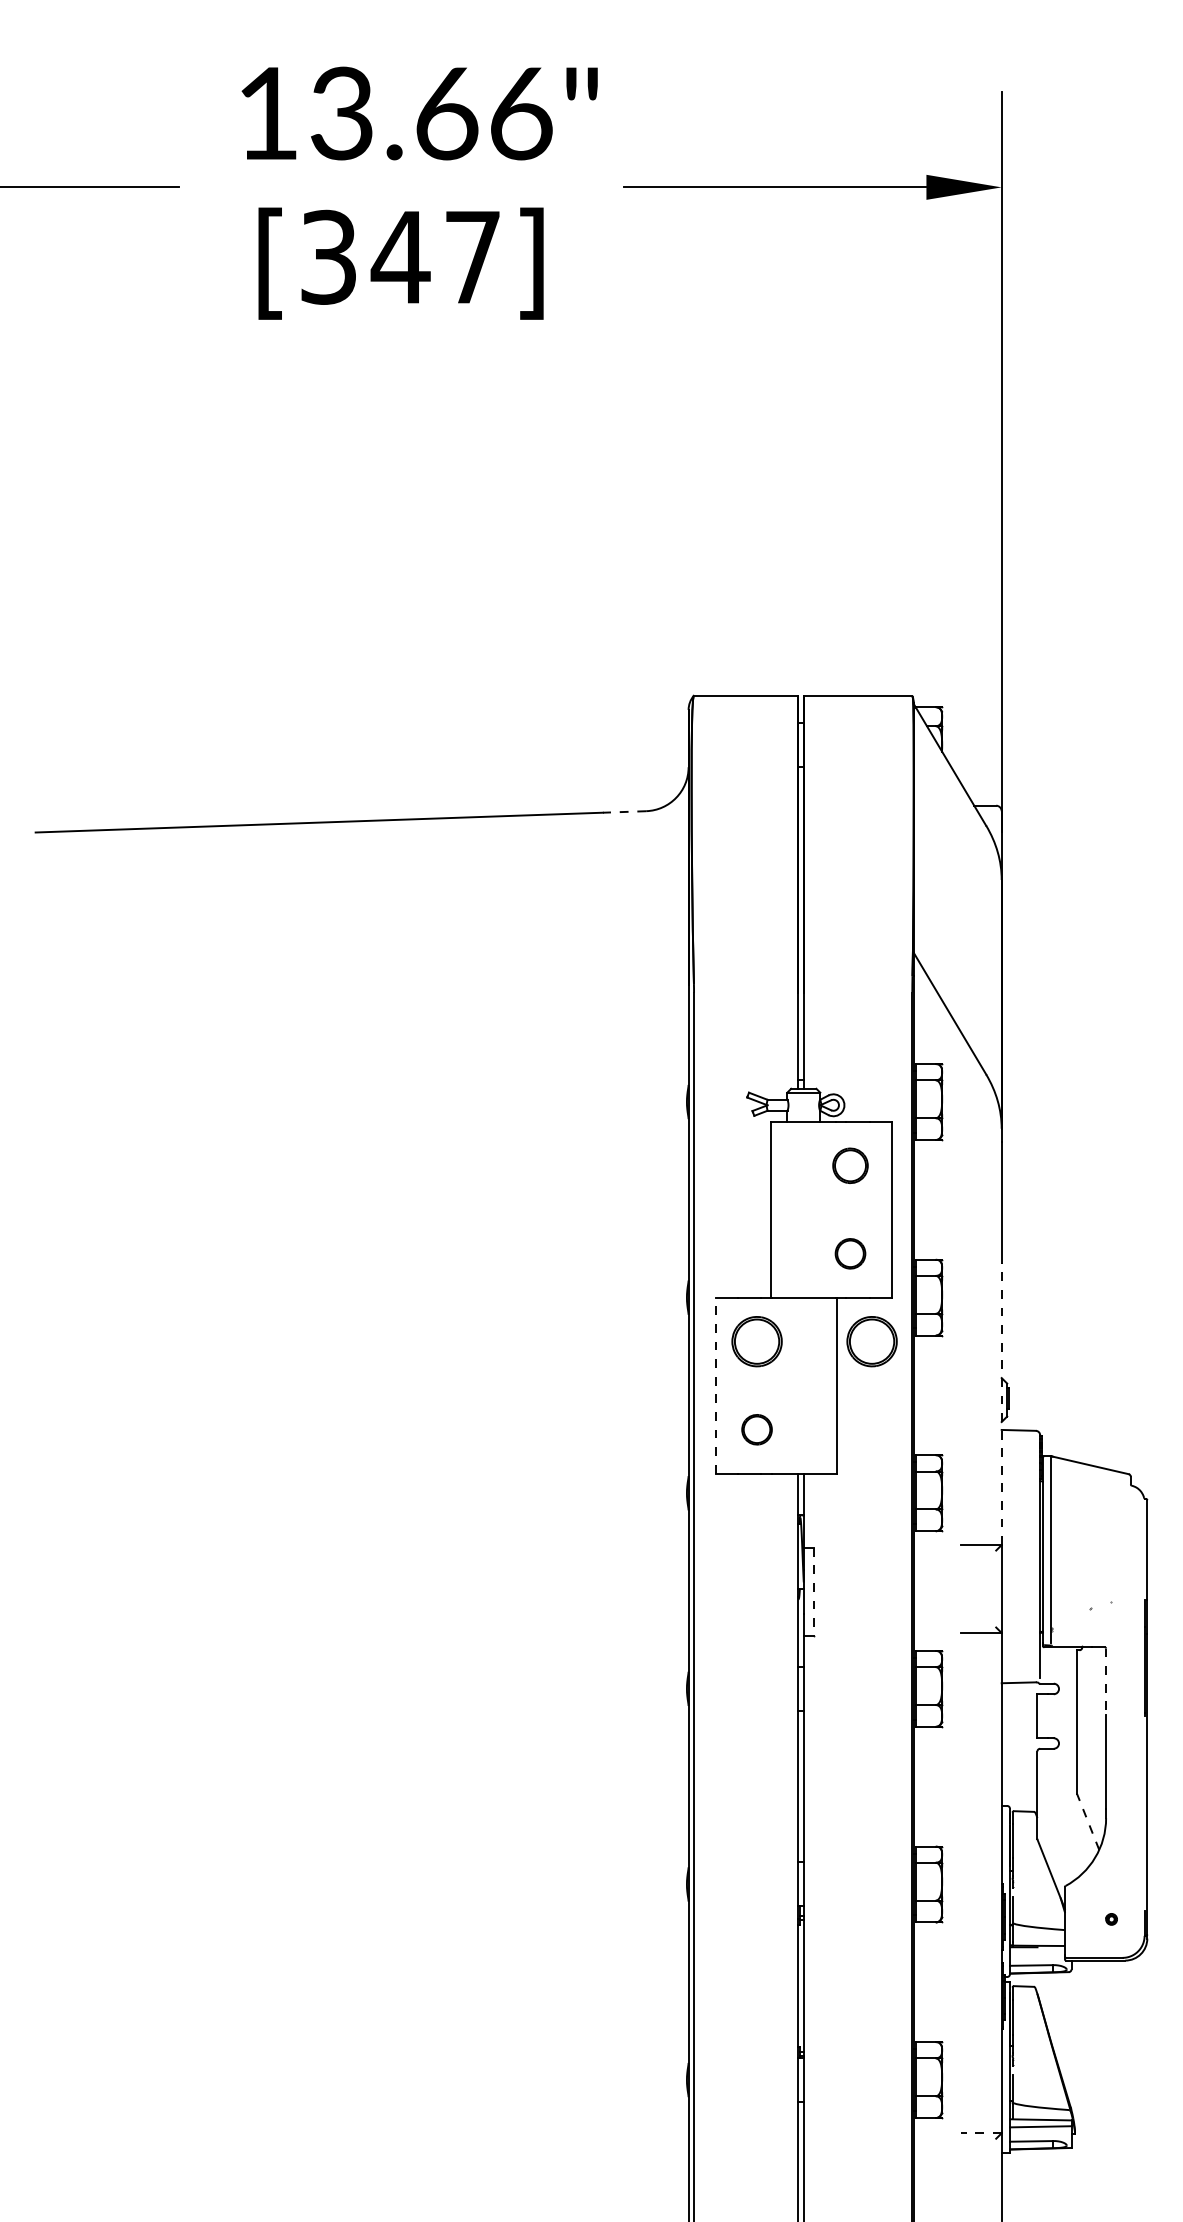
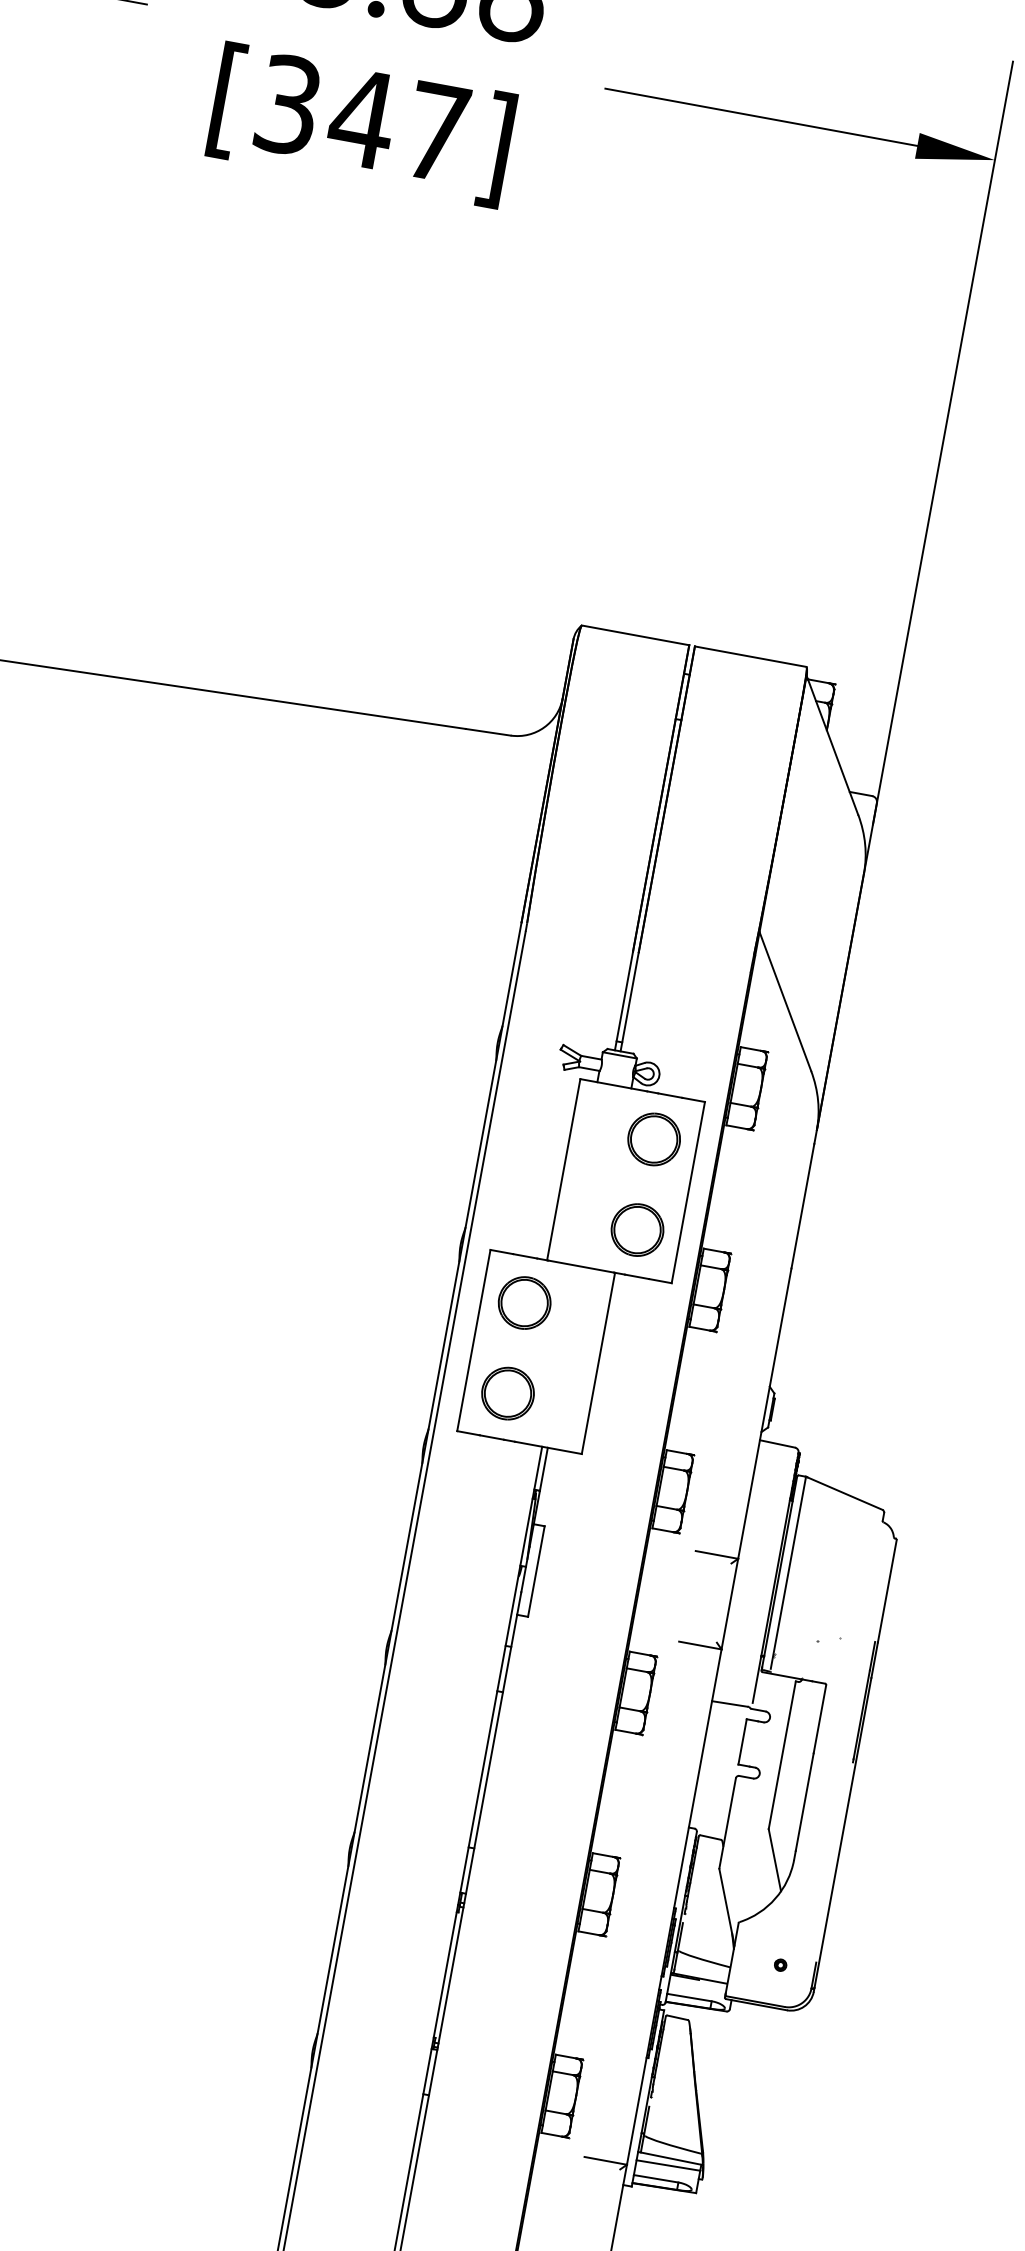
line: (624, 811) -> (488, 731), dashed -> solid
part: (850, 1165) -> (654, 1139), size x1.43
part: (850, 1253) -> (637, 1229), size x1.67
part: (871, 1341) -> (642, 1324), removed
line: (715, 1385) -> (473, 1340), dashed -> solid
line: (1001, 1404) -> (764, 1413), dashed -> solid
part: (756, 1429) -> (507, 1393), size x1.67
line: (814, 1591) -> (536, 1571), dashed -> solid
line: (1106, 1682) -> (820, 1720), dashed -> solid
line: (1087, 1821) -> (774, 1859), dashed -> solid
line: (981, 2133) -> (606, 2161), dashed -> solid

